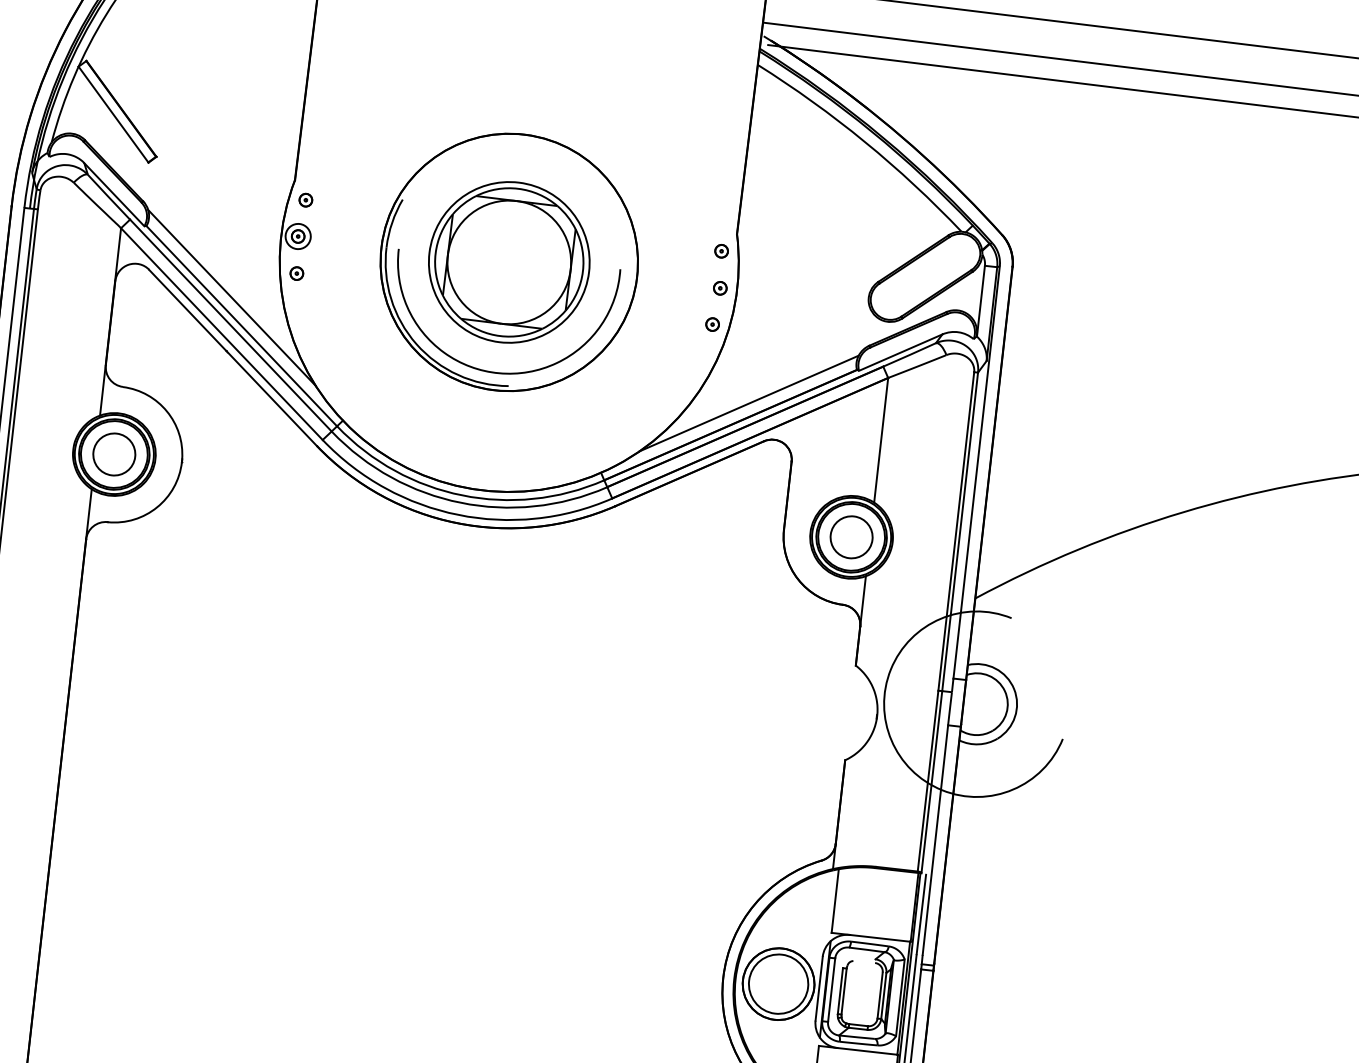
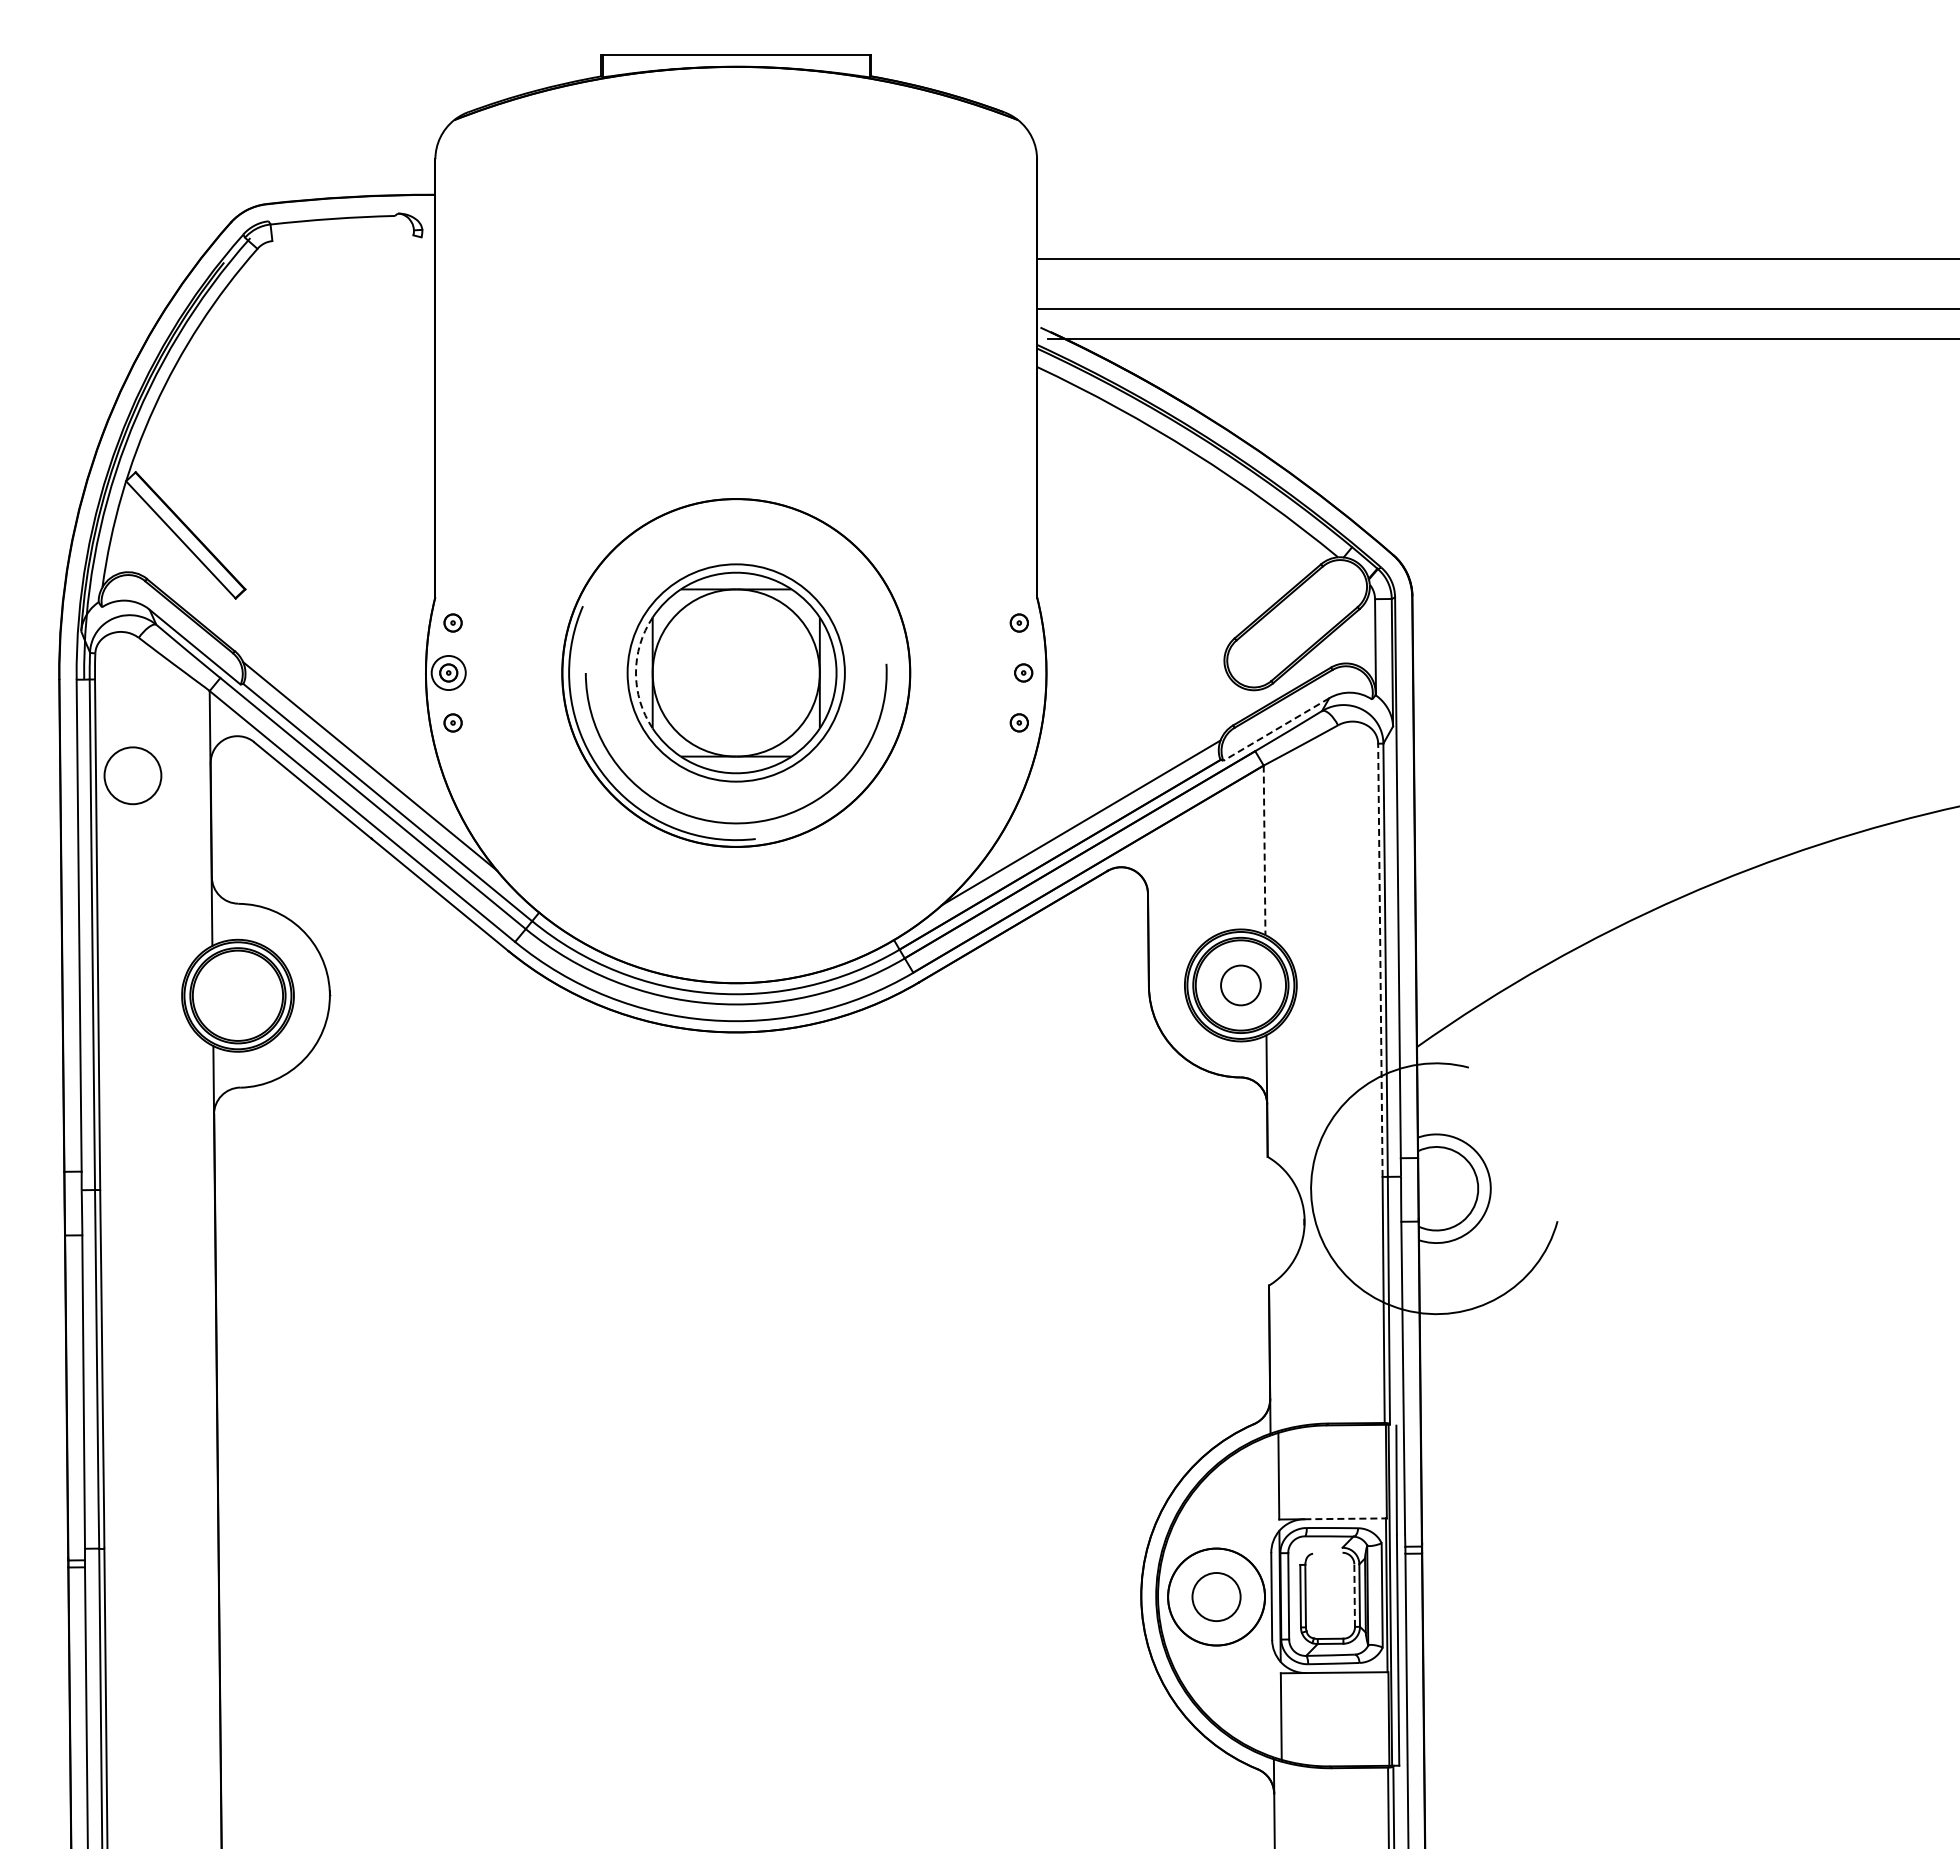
arc: (435, 253) -> (635, 673), solid -> dashed
line: (900, 352) -> (1275, 729), solid -> dashed
line: (881, 440) -> (1264, 850), solid -> dashed
circle: (114, 454) -> (132, 775), moved
line: (956, 531) -> (1380, 960), solid -> dashed
circle: (851, 537) -> (1240, 985), size x0.7
line: (880, 938) -> (1345, 1518), solid -> dashed
circle: (778, 983) -> (1216, 1596), size x0.6
line: (880, 995) -> (1354, 1595), solid -> dashed

